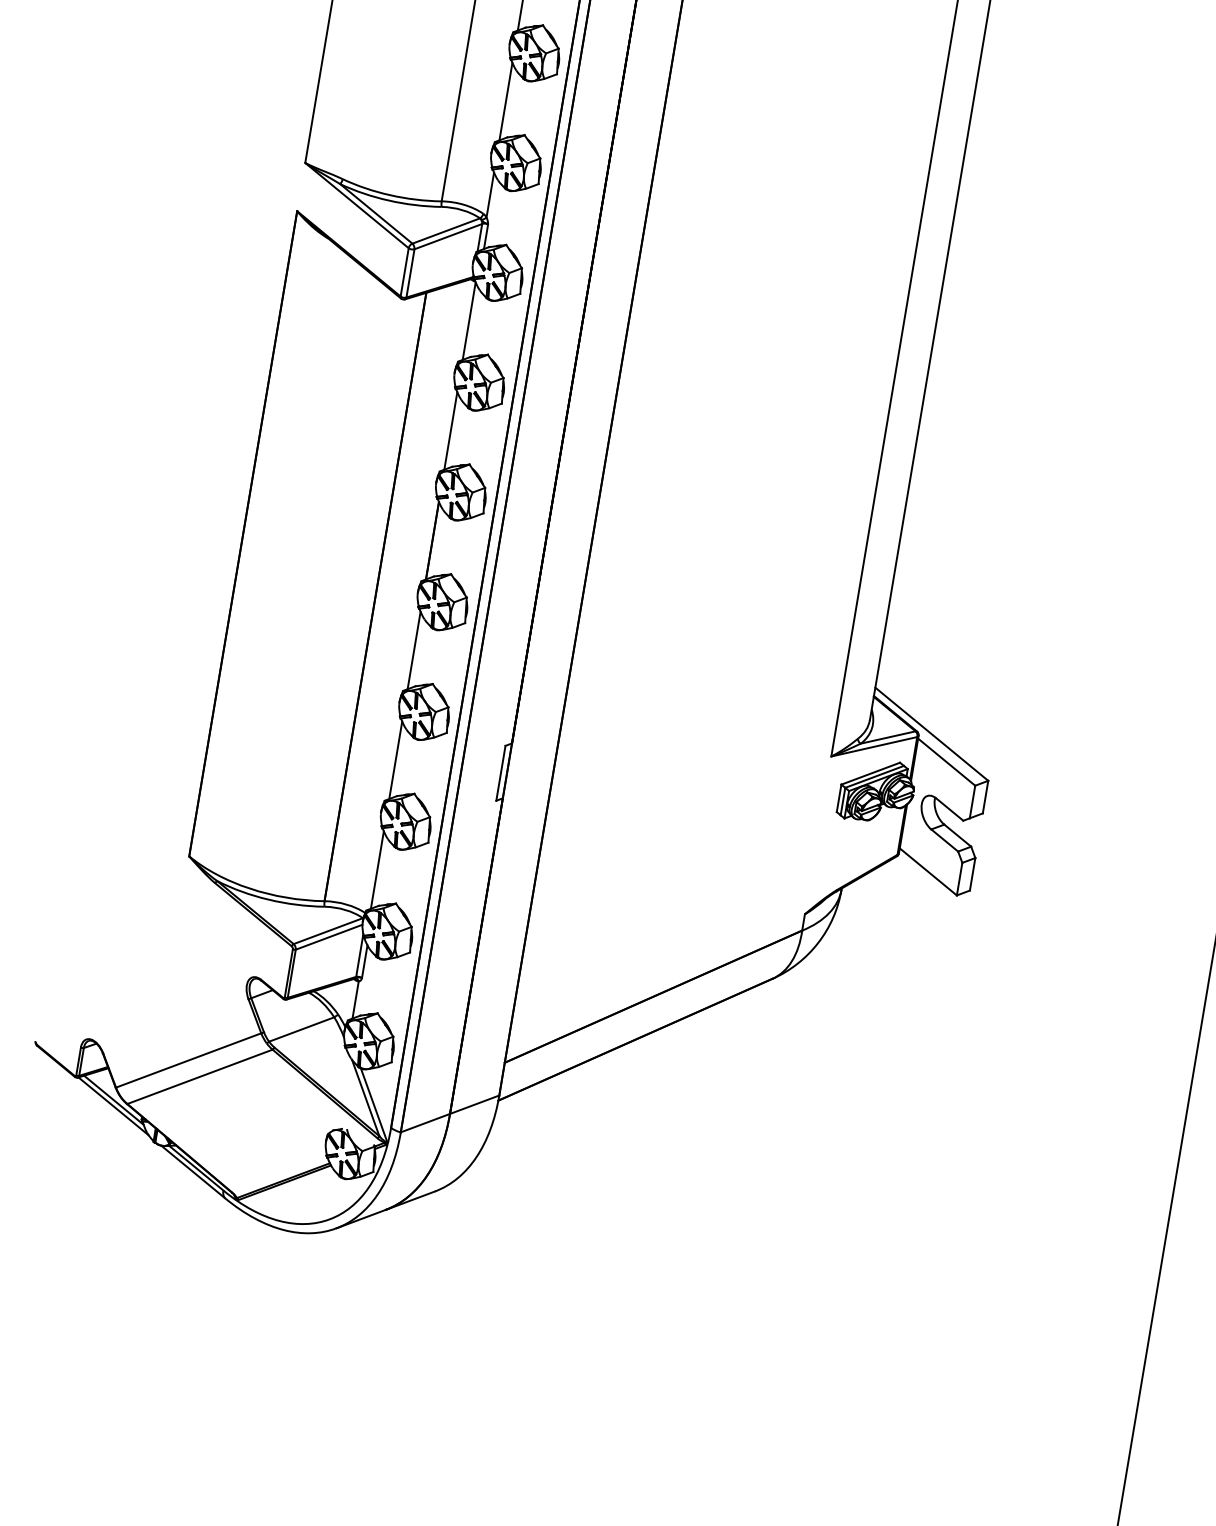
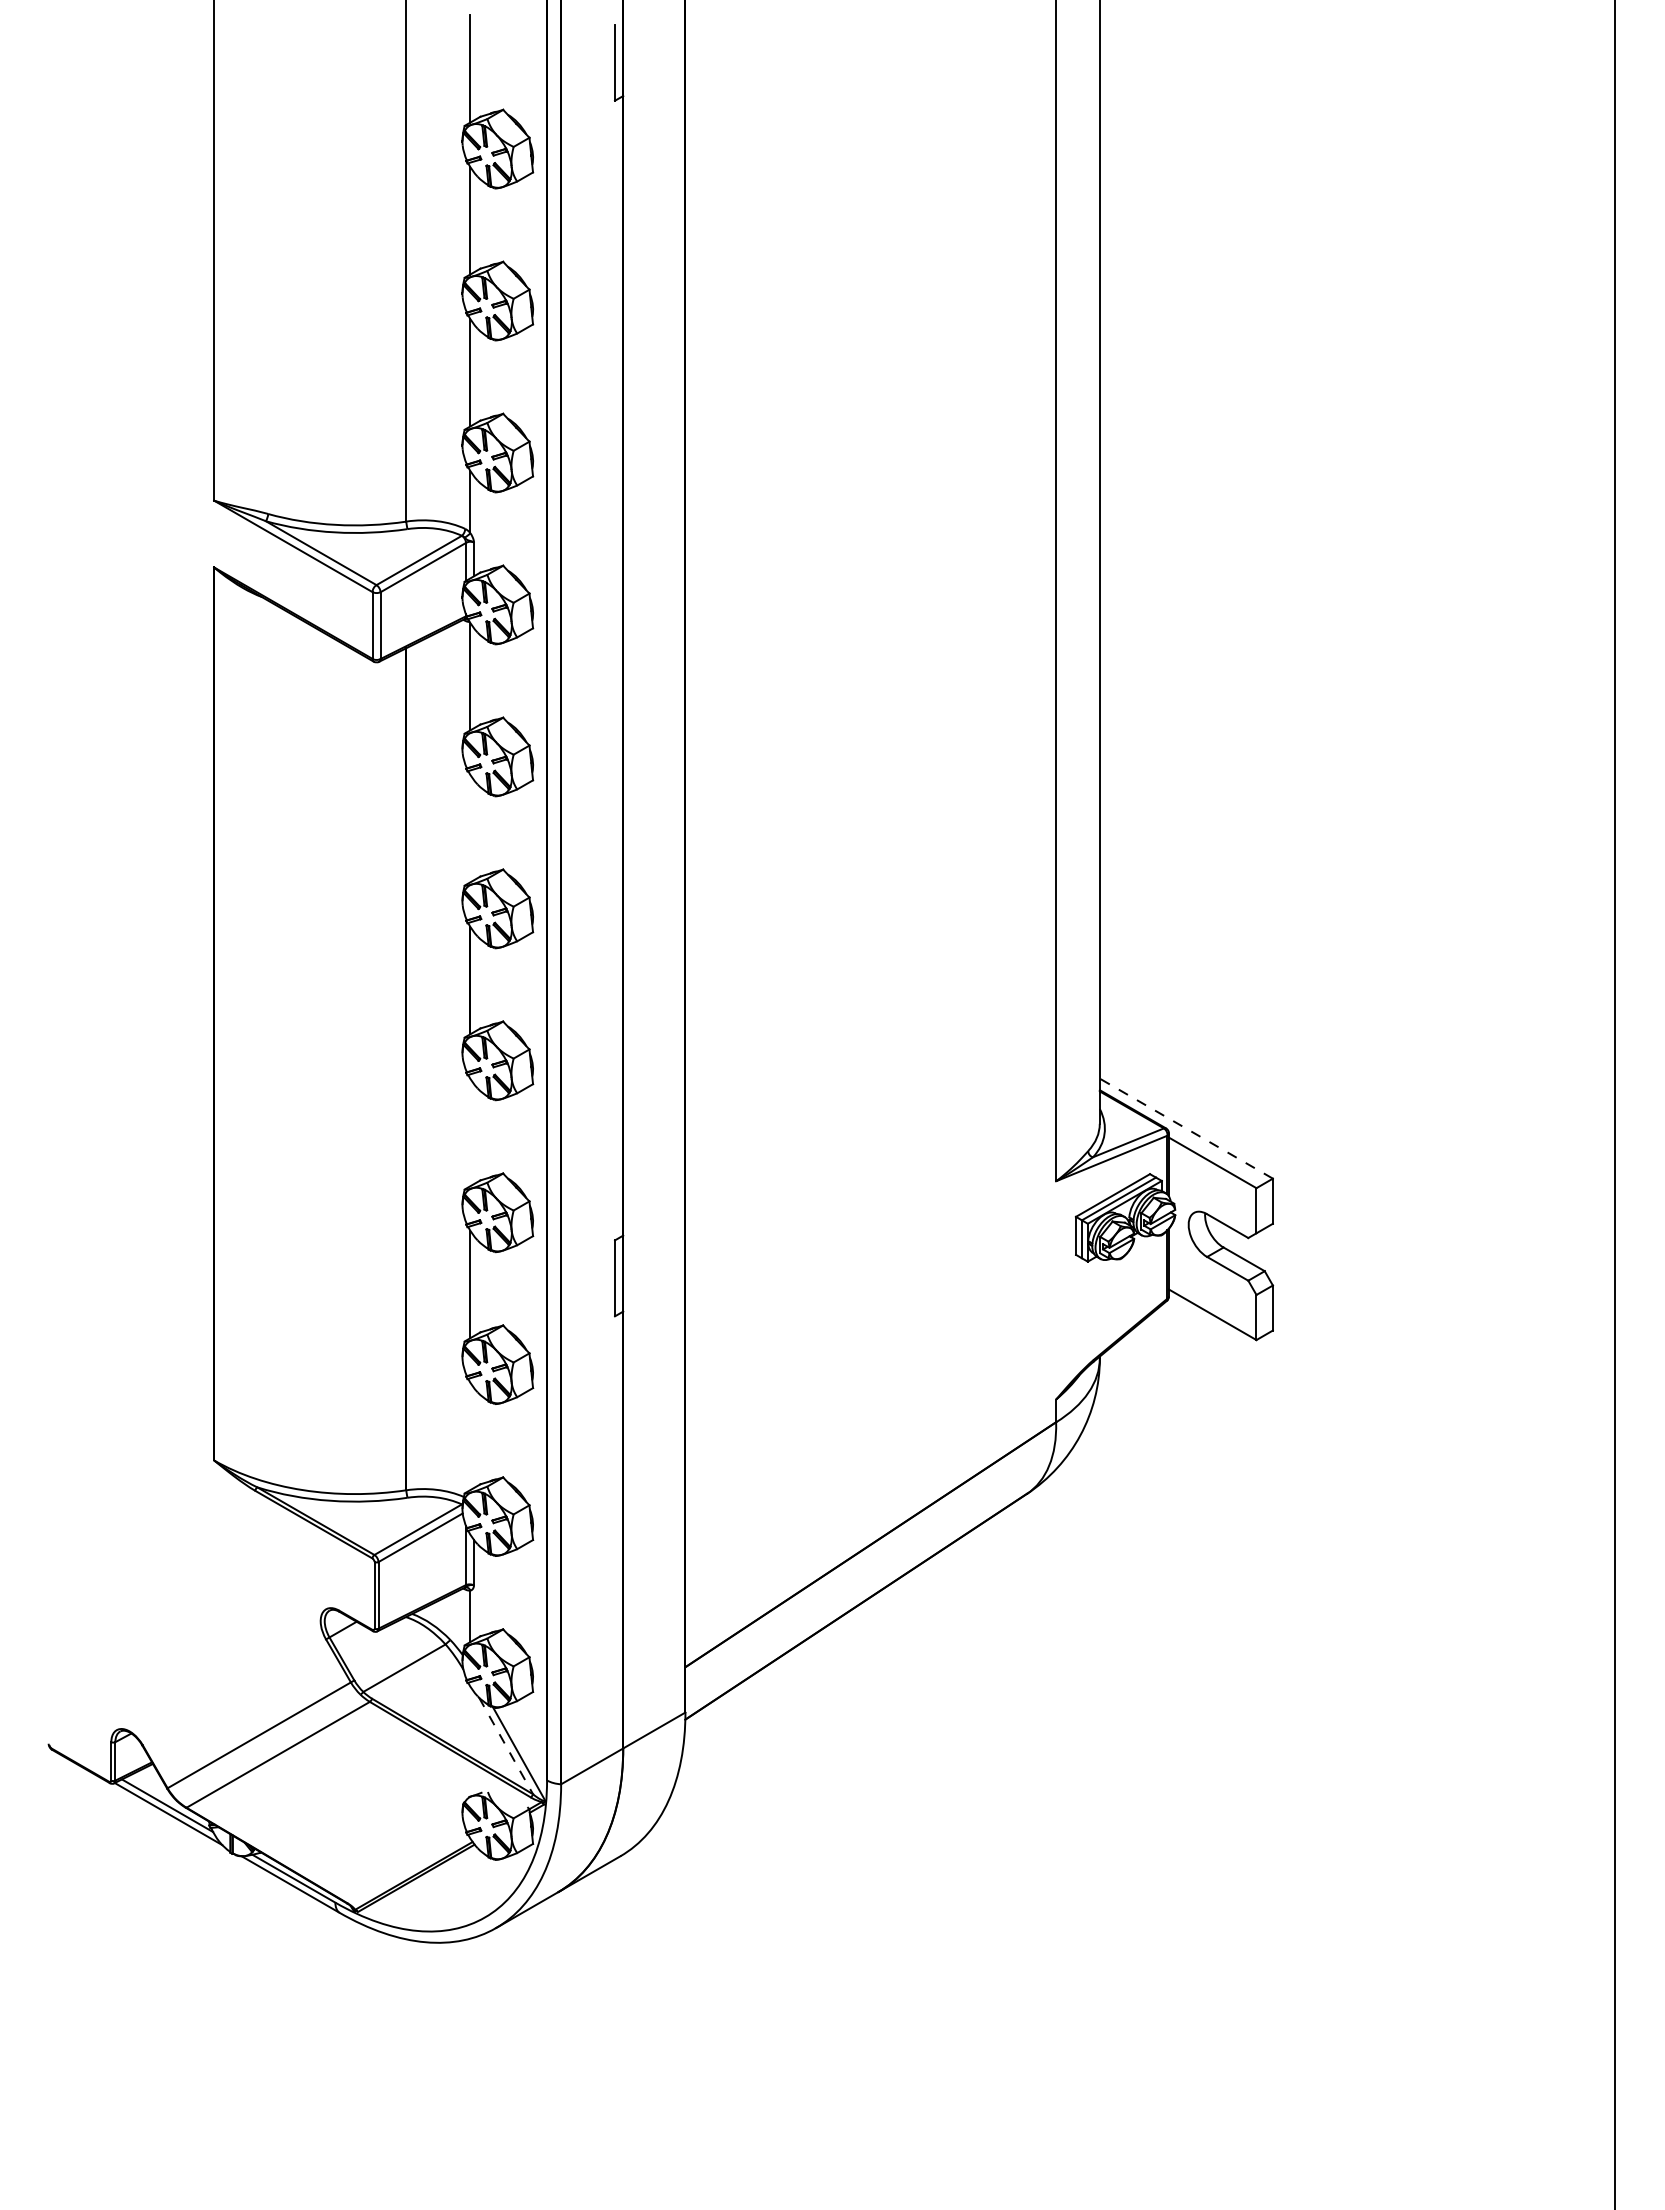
line: (450, 430) -> (470, 828), removed
line: (414, 650) -> (470, 1132), removed
line: (931, 734) -> (1186, 1128), solid -> dashed
line: (377, 870) -> (470, 1436), removed
line: (365, 1098) -> (506, 1746), solid -> dashed

